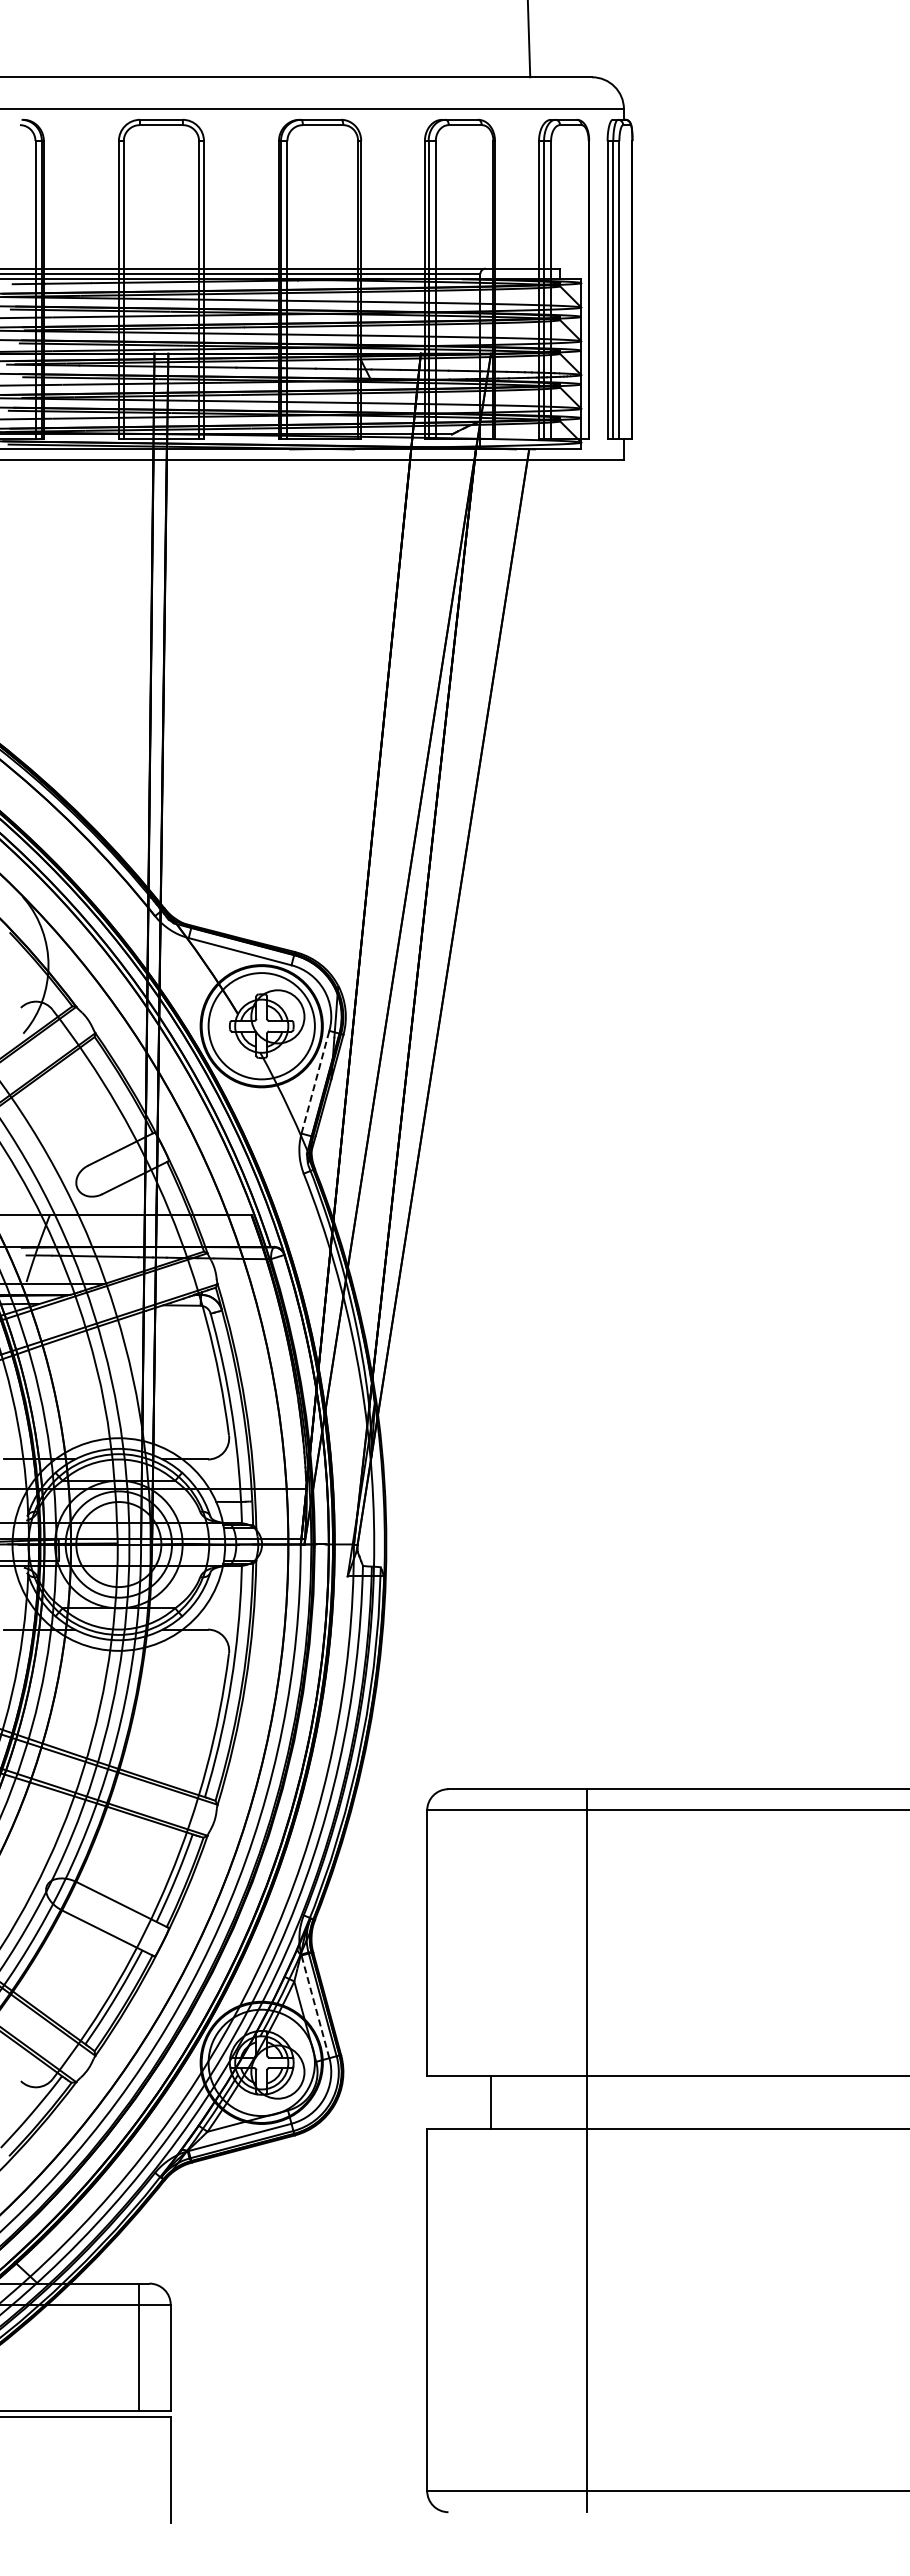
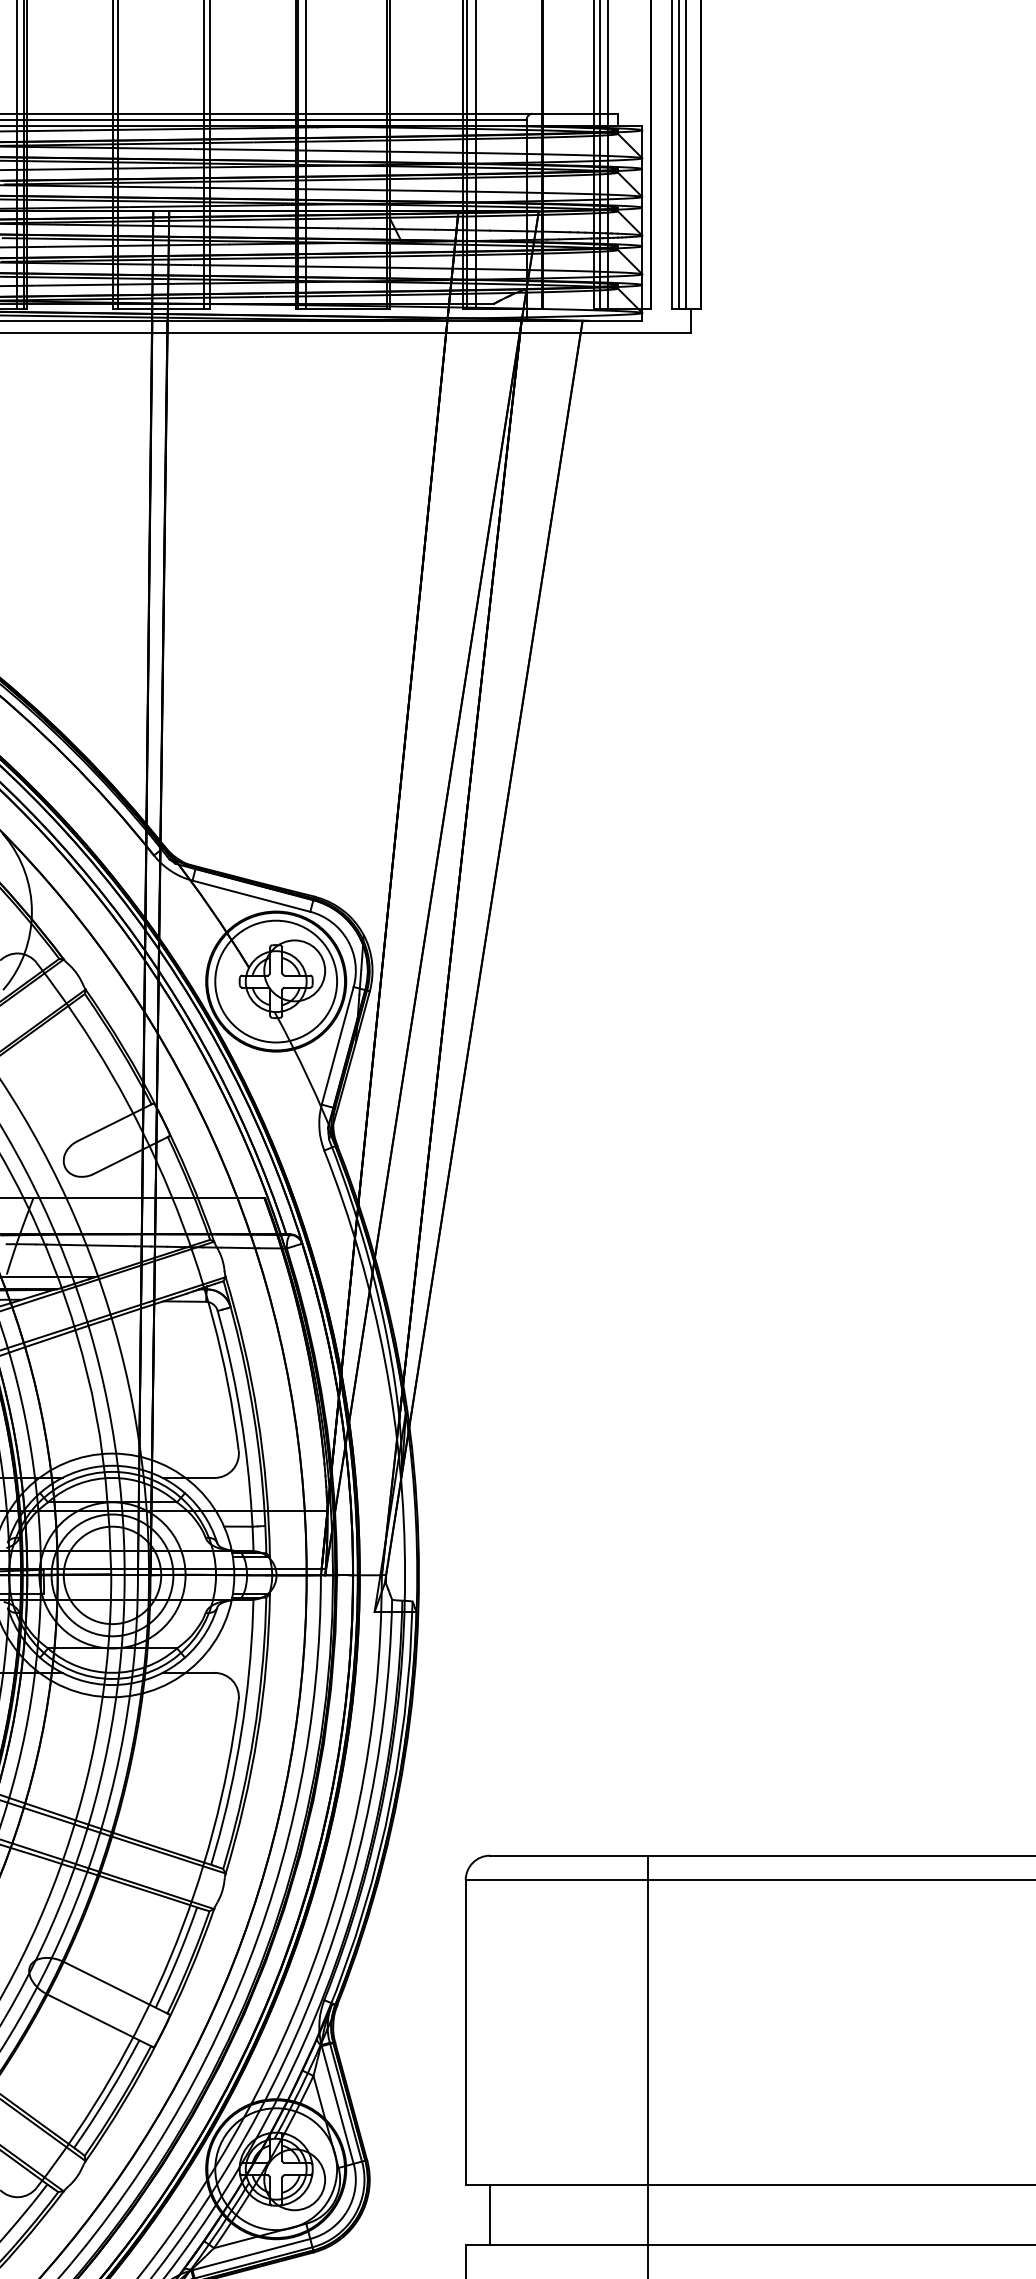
line: (315, 1081) -> (337, 1044), dashed -> solid
line: (315, 2006) -> (337, 2104), dashed -> solid
line: (491, 2102) -> (490, 2214), moved

